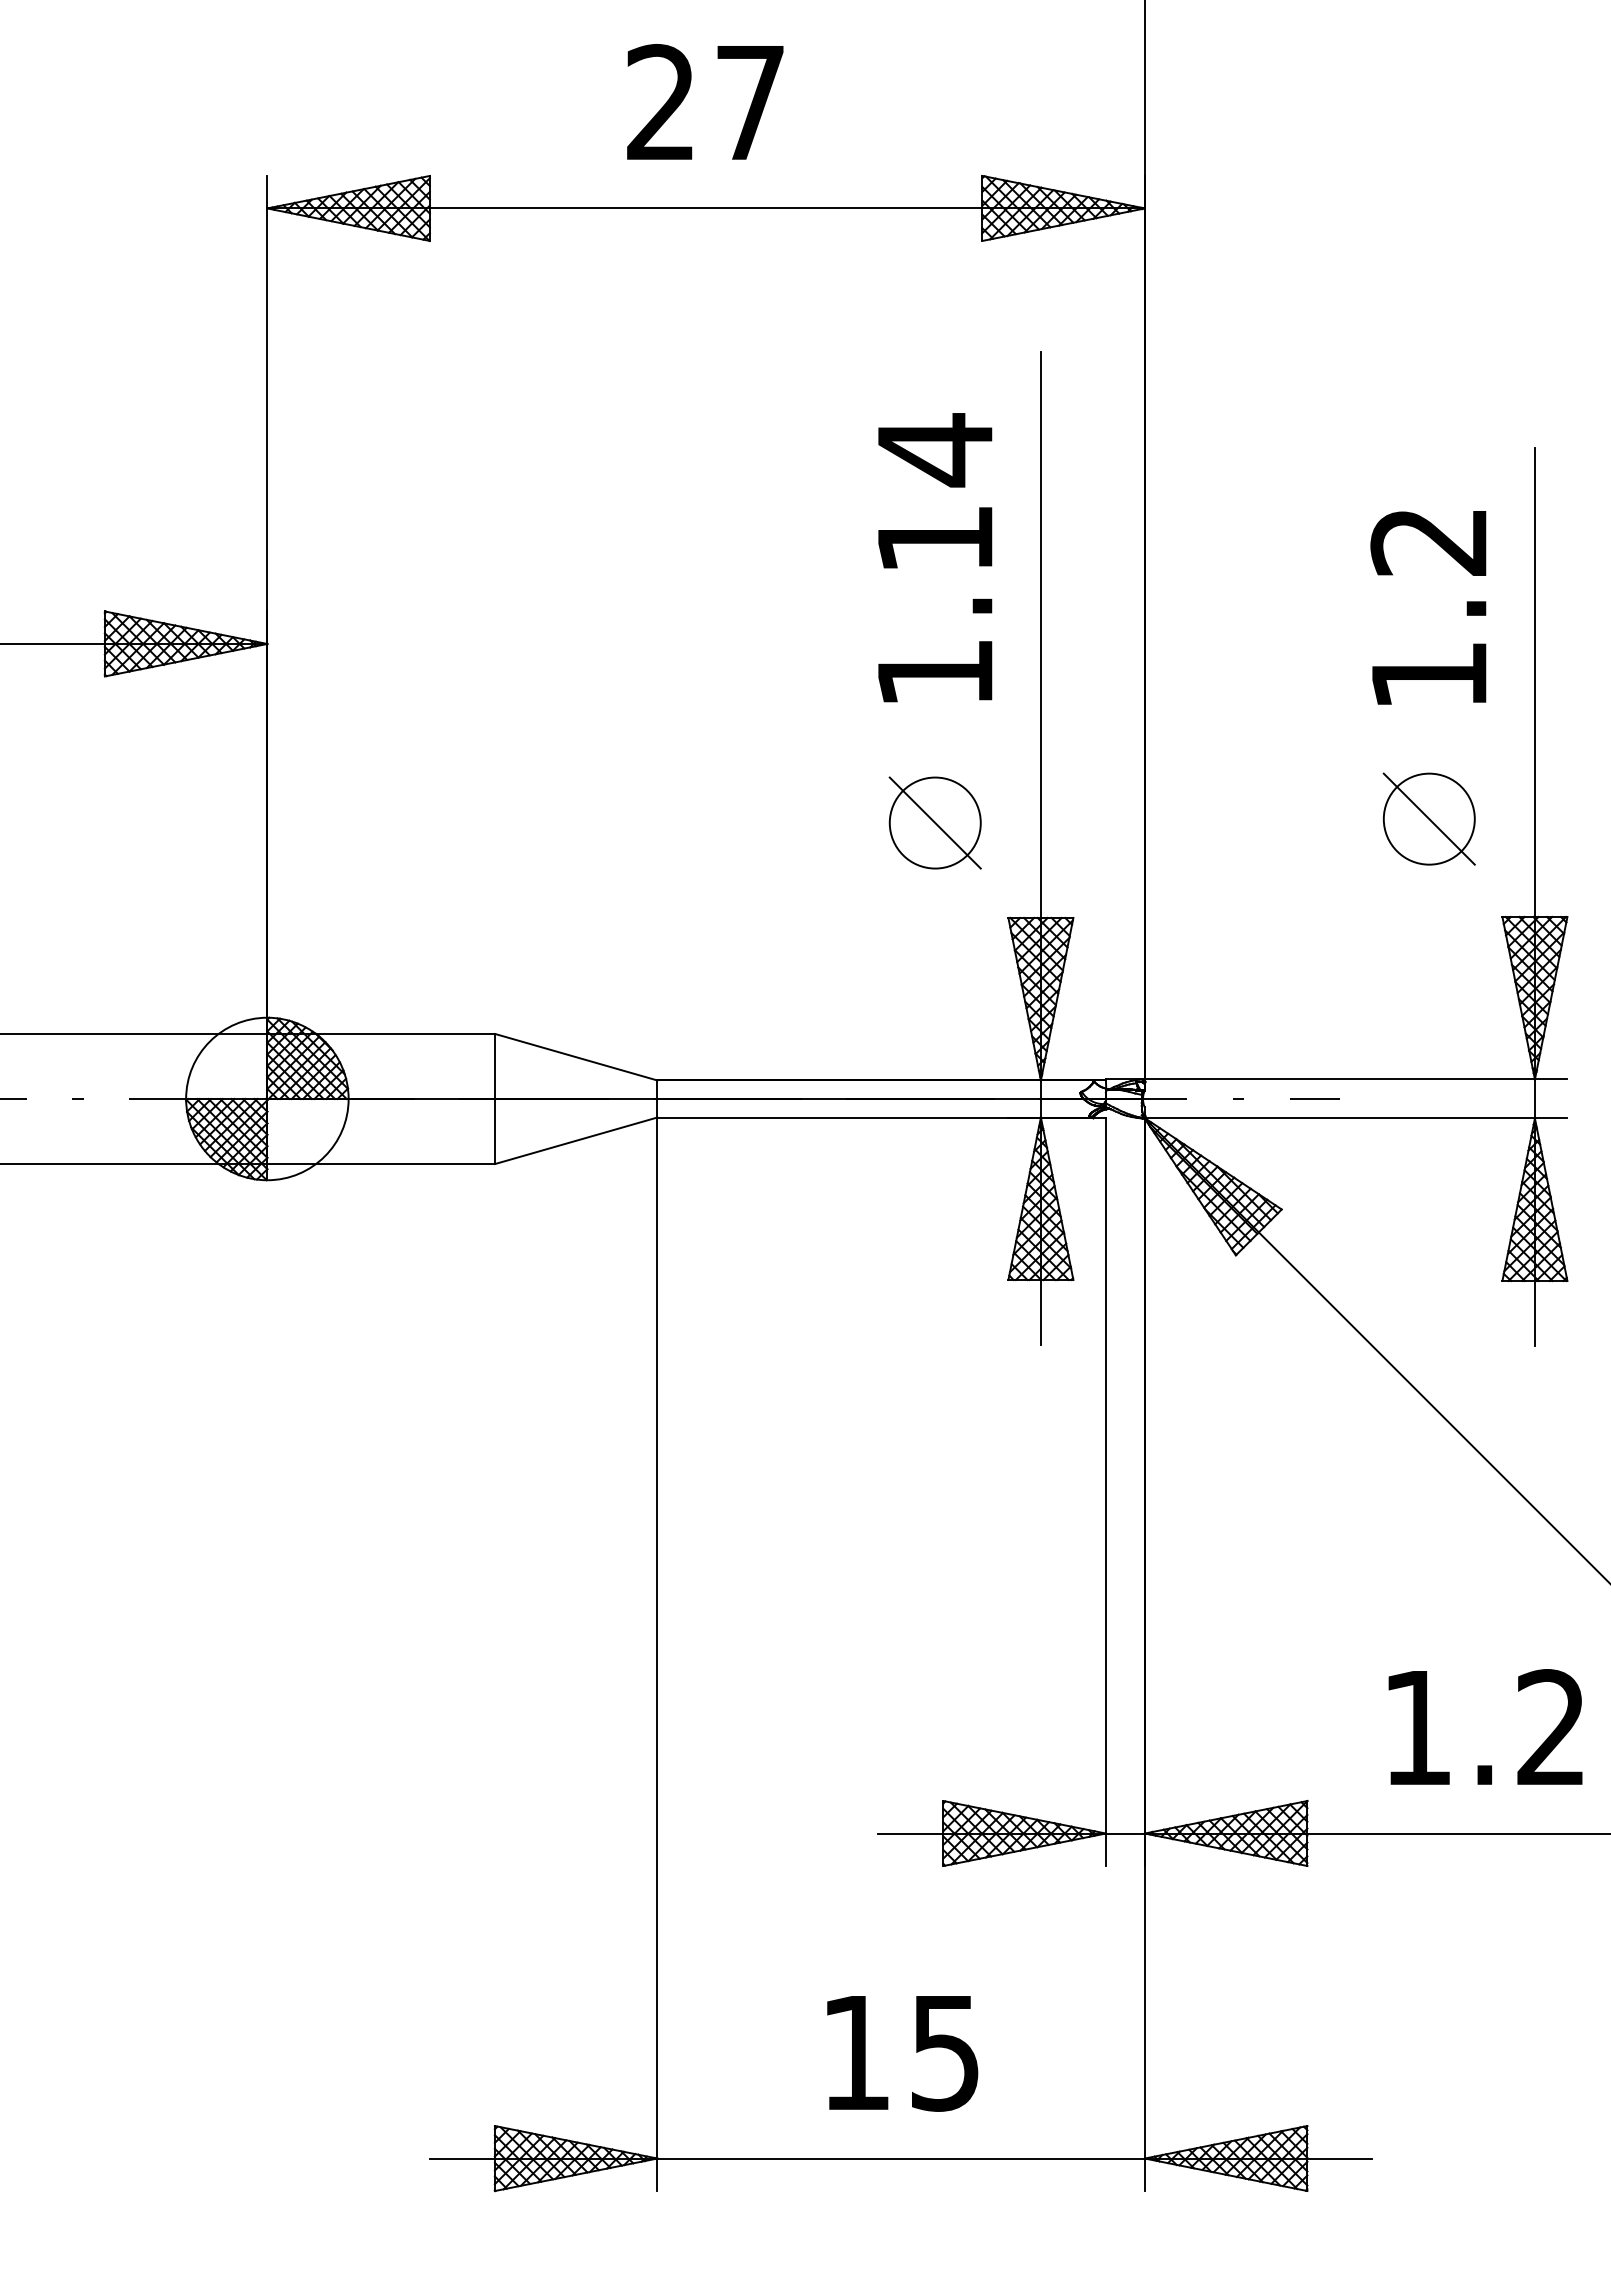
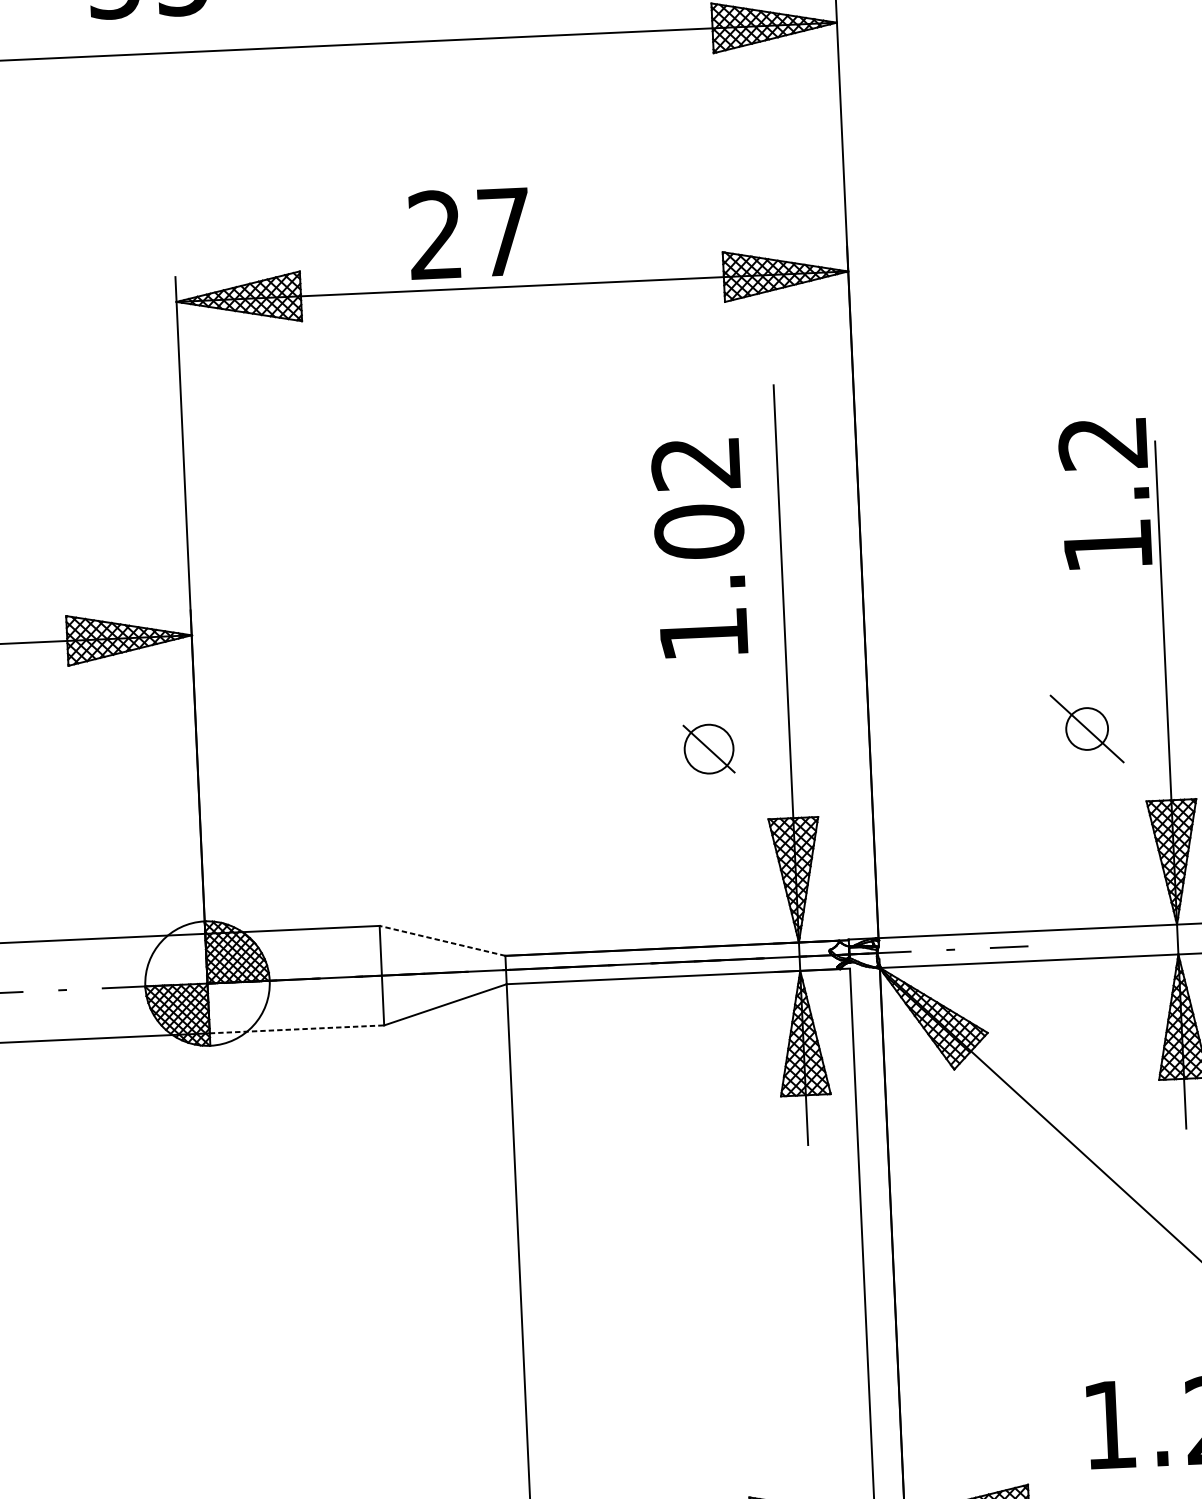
text: (705, 101) -> (469, 232), moved
text: (935, 493) -> (697, 496), 1.14 -> 1.02
text: (1428, 607) -> (1105, 493), moved
circle: (1428, 818) -> (1086, 728), size x0.6
part: (934, 822) -> (708, 748), size x0.7
line: (575, 1057) -> (441, 941), solid -> dashed
line: (381, 1164) -> (297, 1029), solid -> dashed

